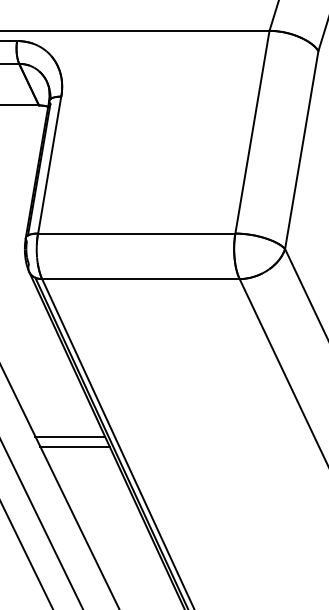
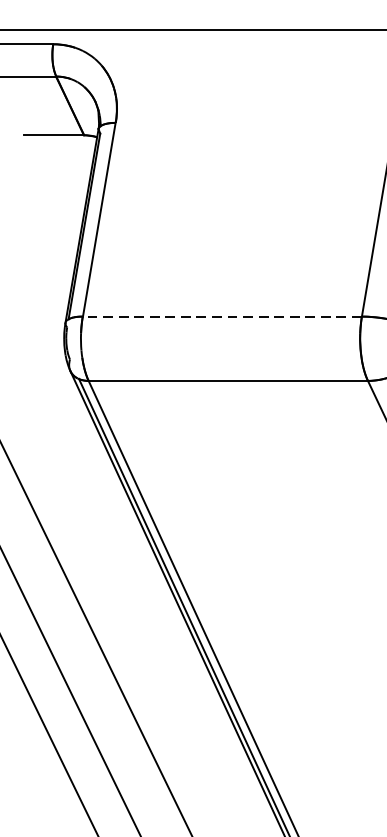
line: (136, 233) -> (222, 316), solid -> dashed
line: (70, 436) -> (128, 603), removed
line: (74, 446) -> (134, 617), removed

